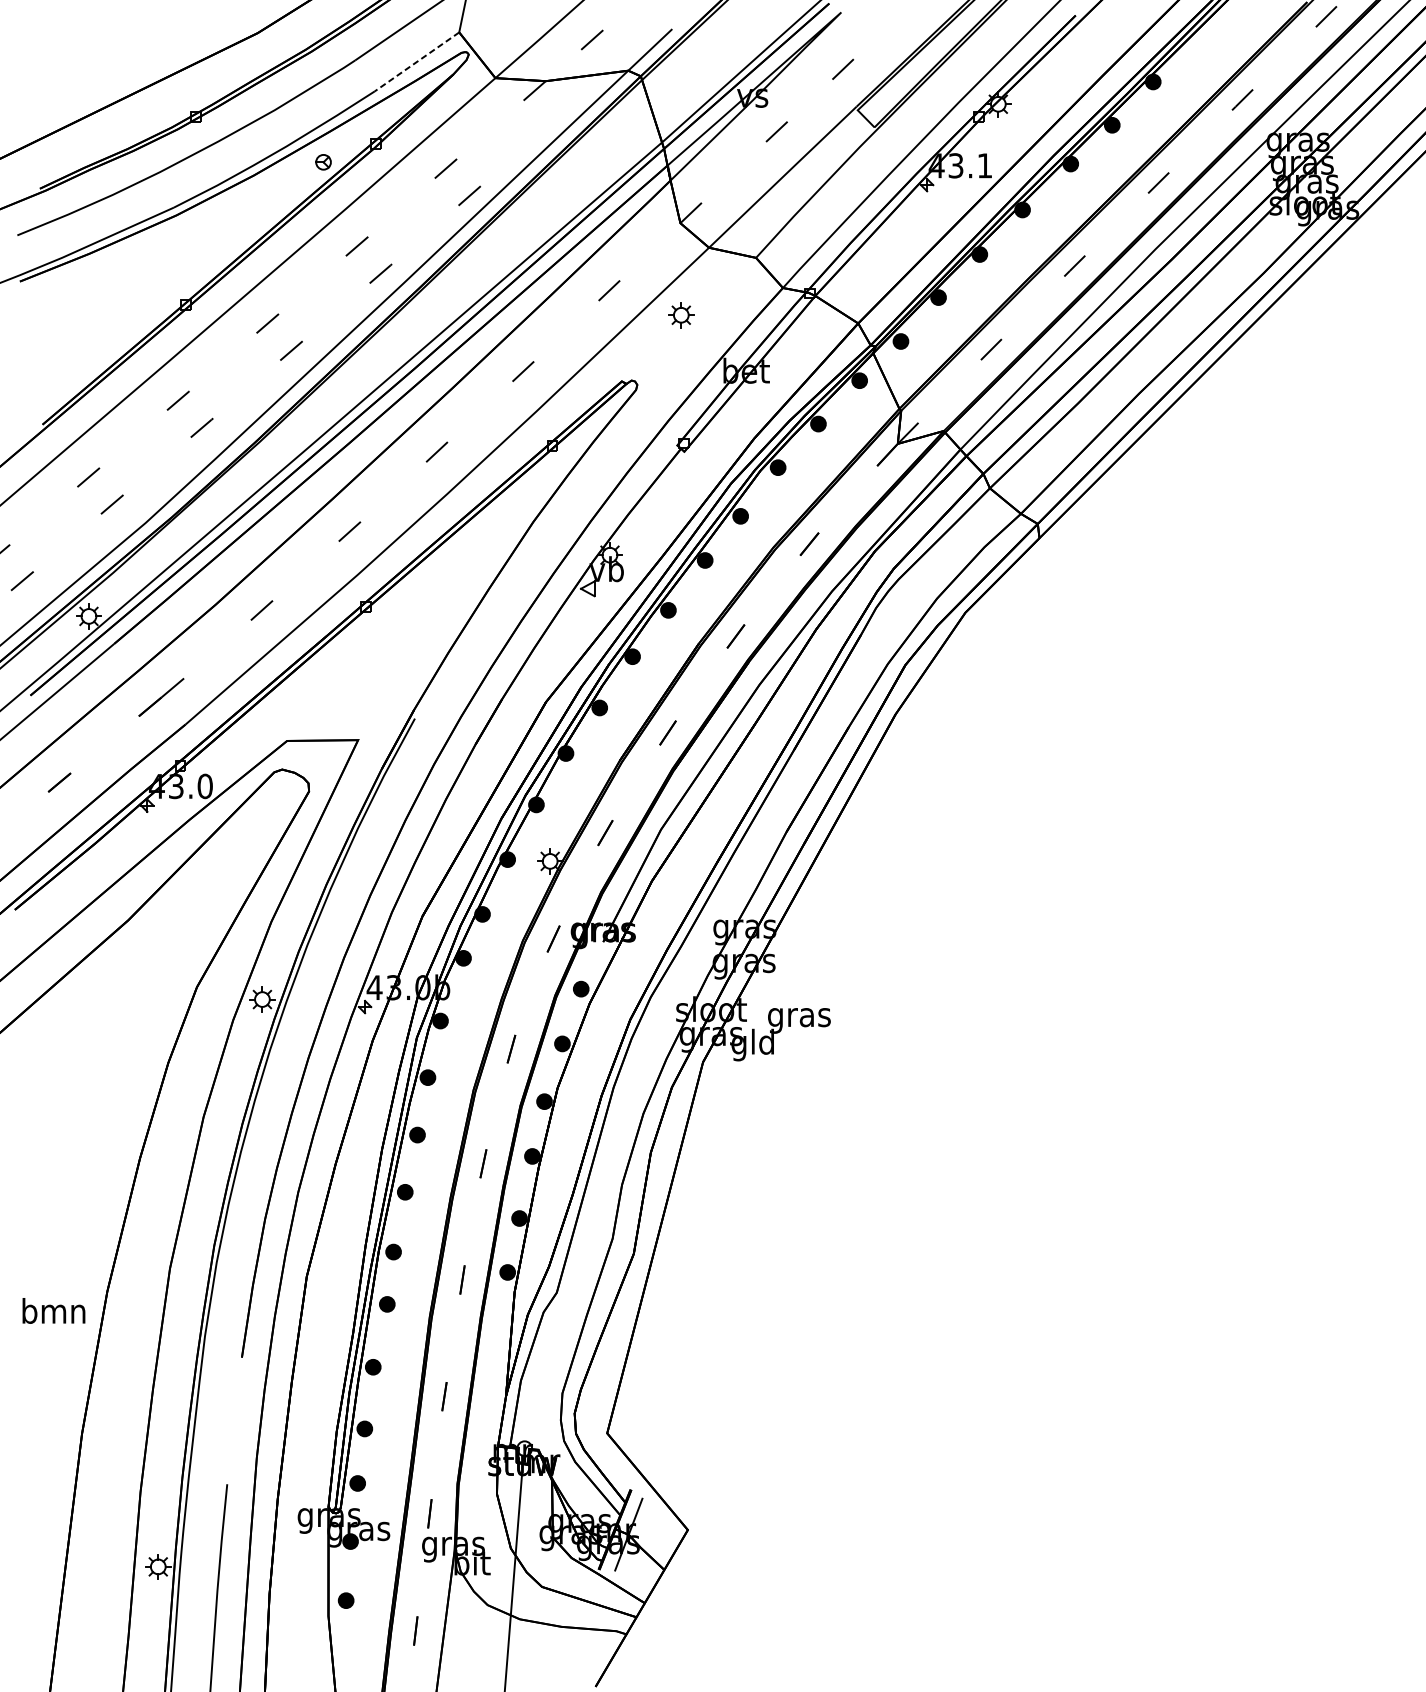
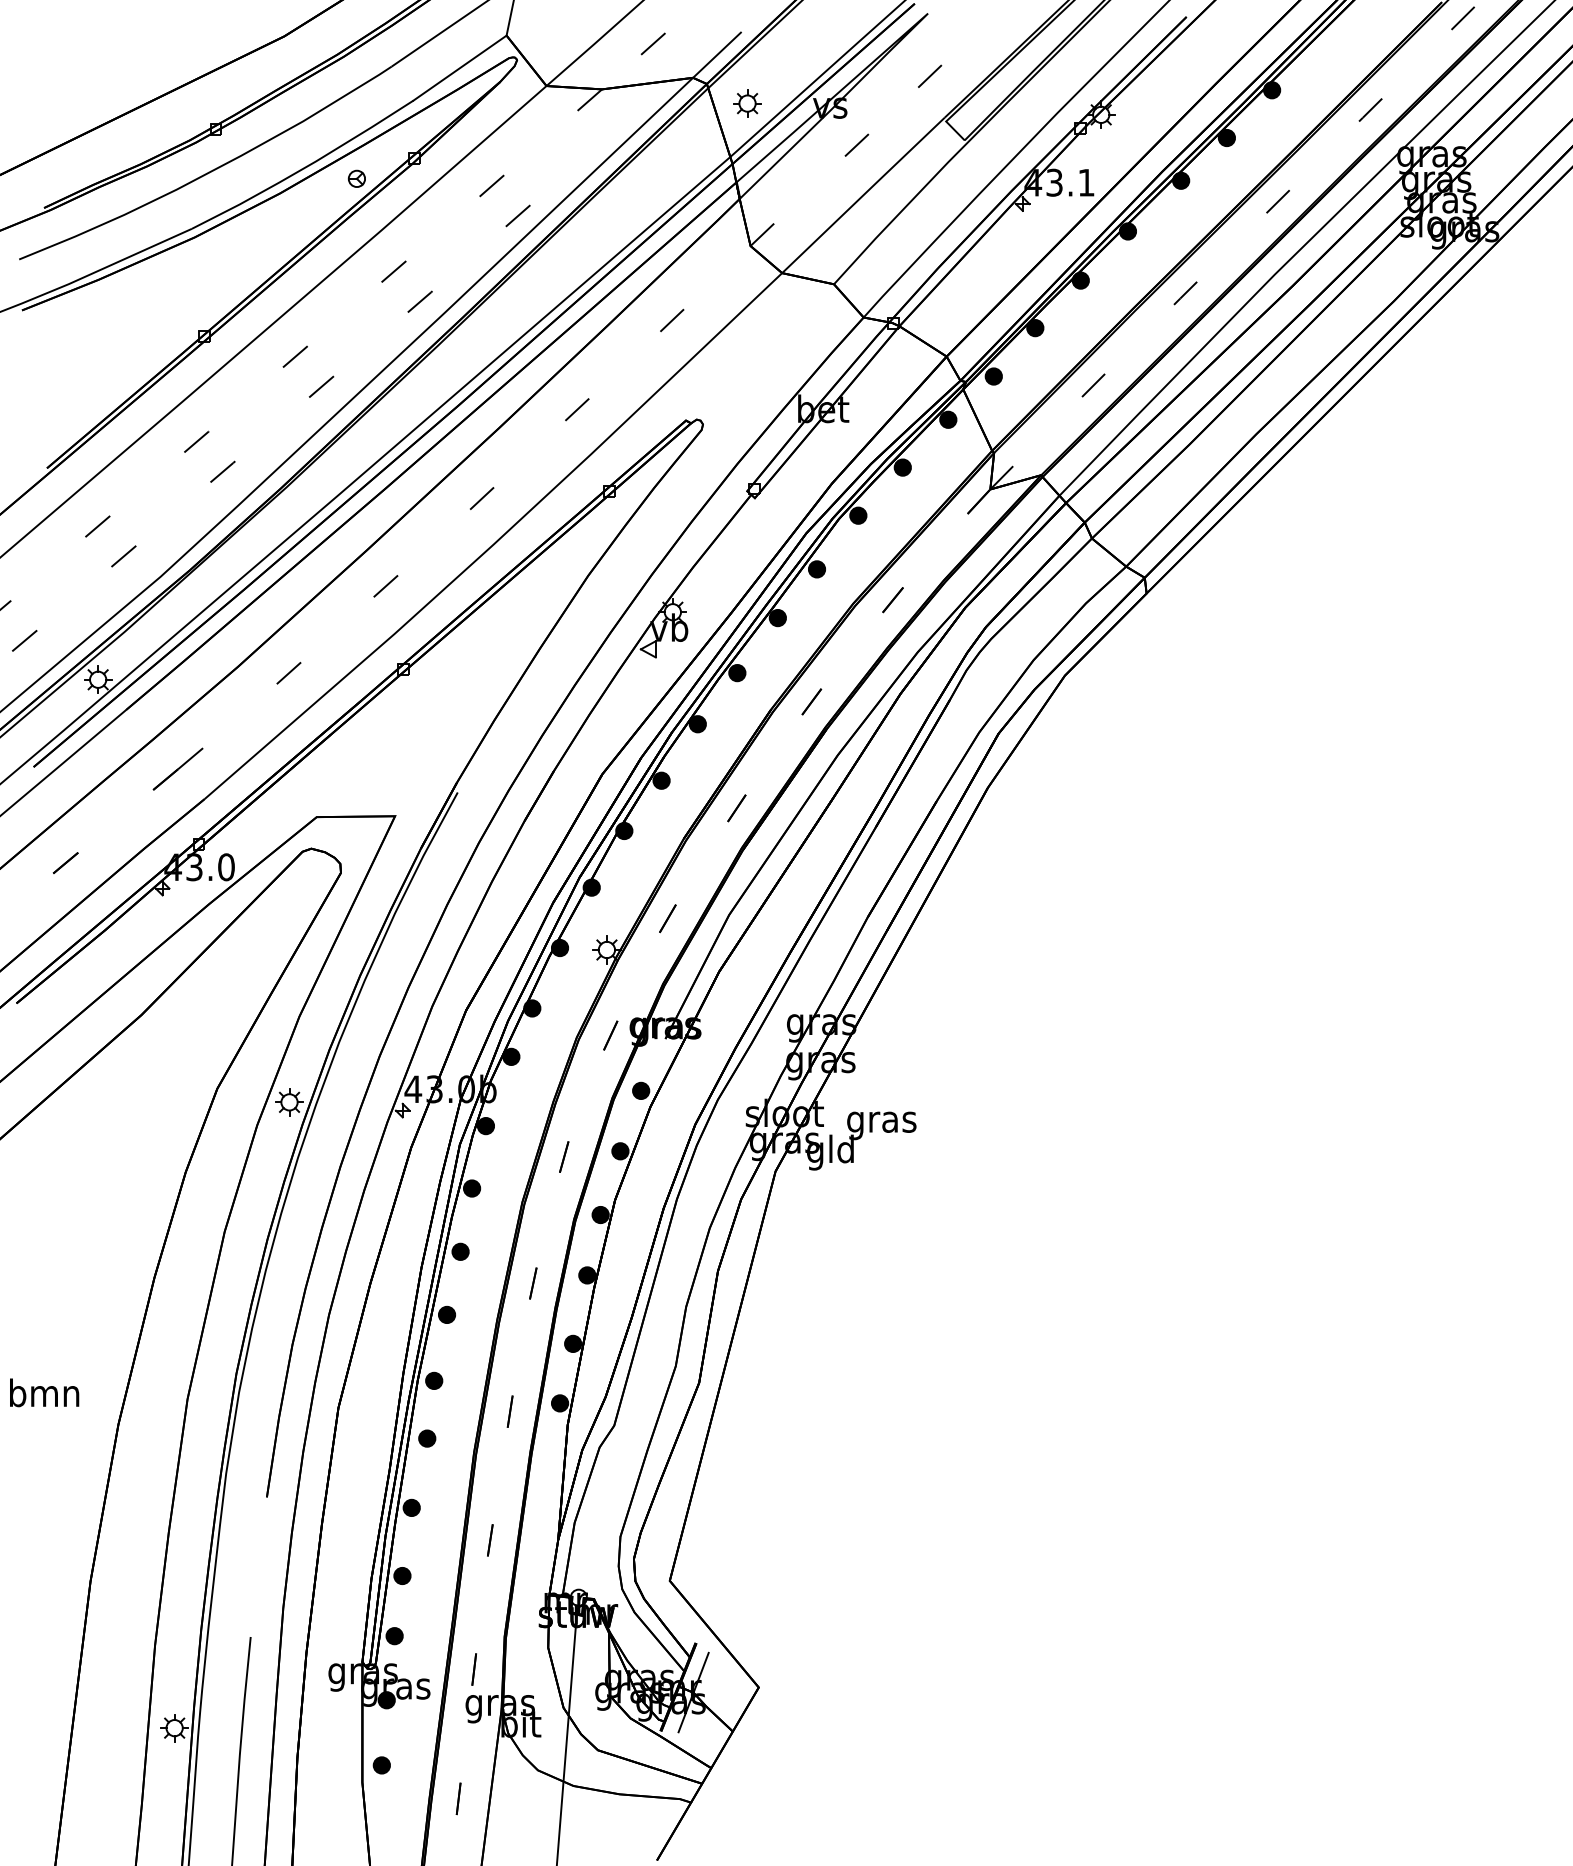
line: (417, 62) -> (460, 68), dashed -> solid
part: (681, 315) -> (747, 103), moved
text: (53, 1310) -> (44, 1392), moved

